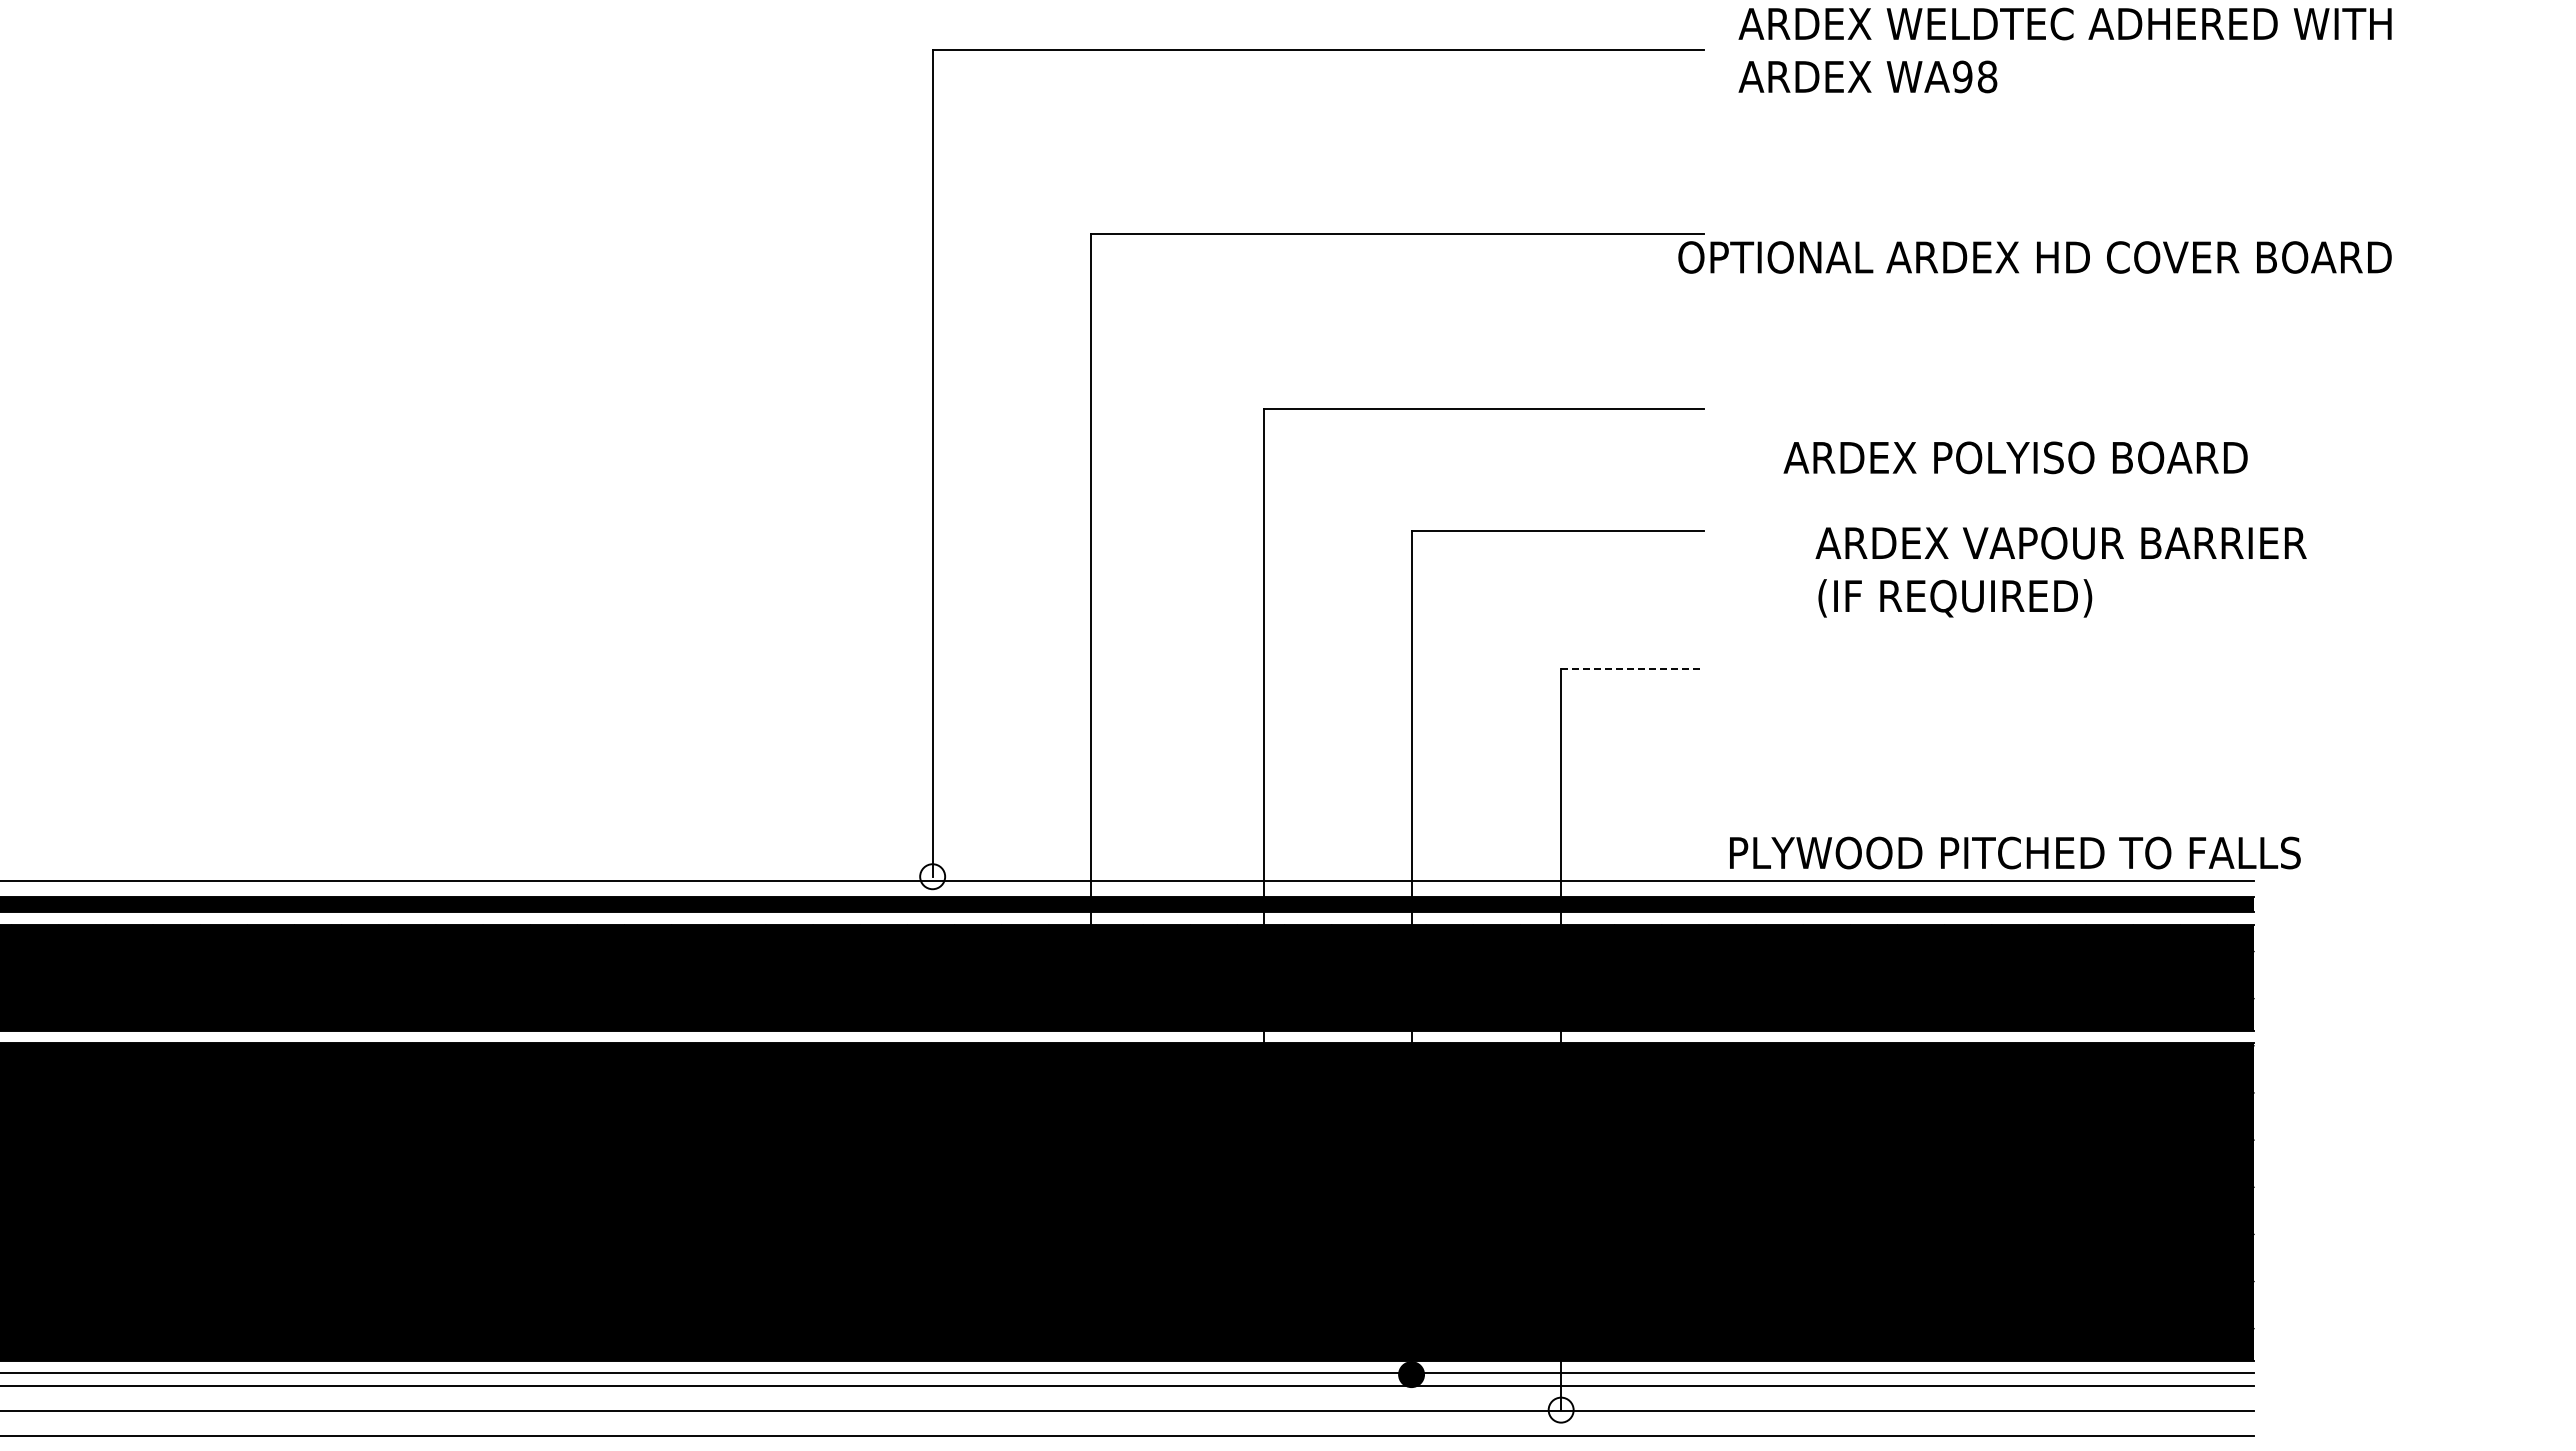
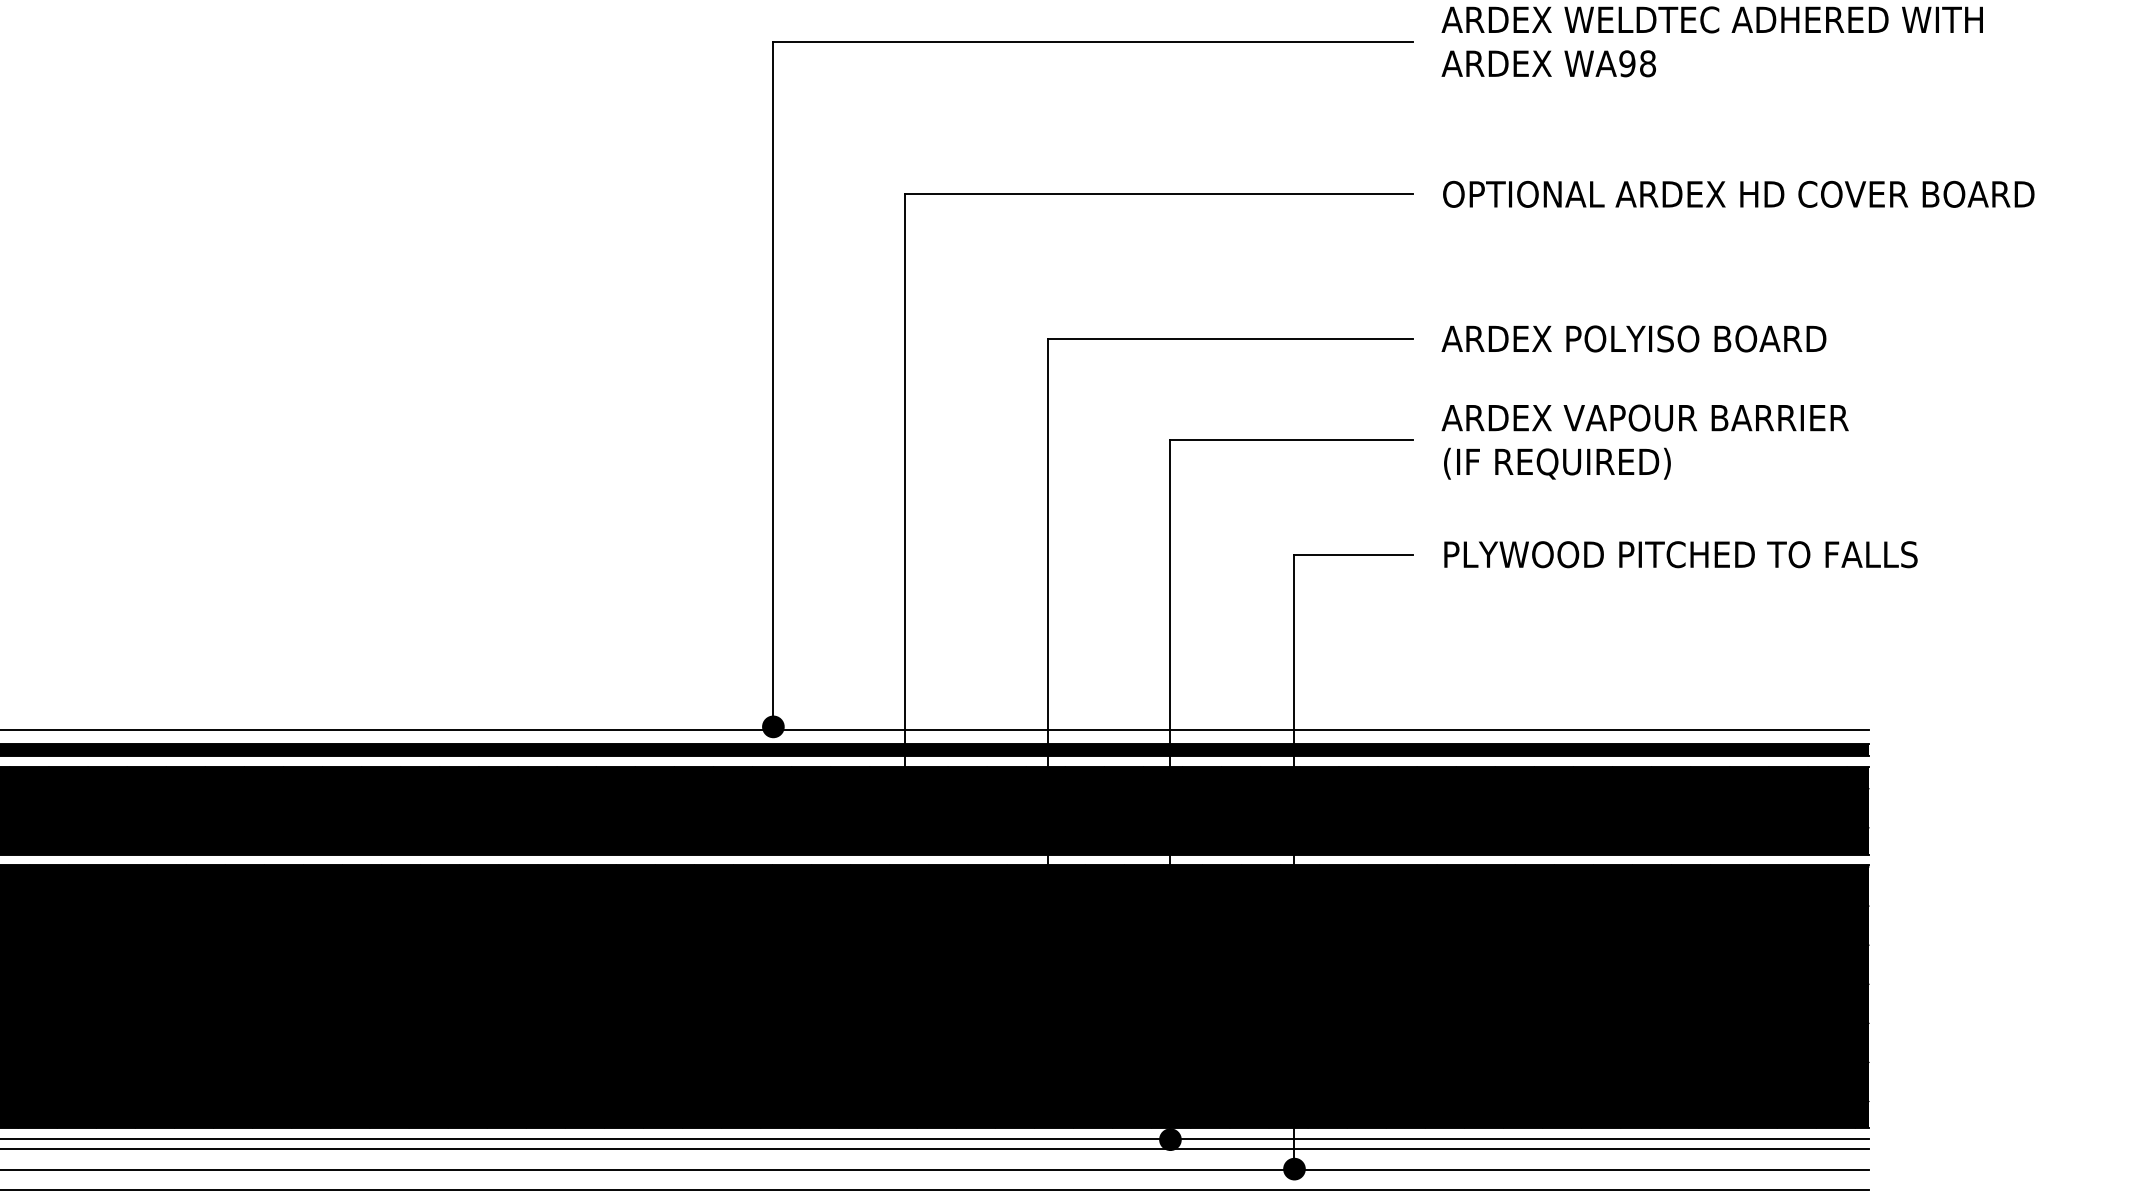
text: (2034, 257) -> (1738, 194), moved
text: (2015, 457) -> (1633, 338), moved
text: (2060, 572) -> (1644, 442), moved
line: (1632, 668) -> (1353, 554), dashed -> solid
text: (2015, 852) -> (1681, 554), moved
fill: (932, 876) -> (773, 726), added
fill: (1560, 1409) -> (1293, 1168), added

